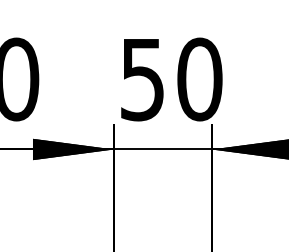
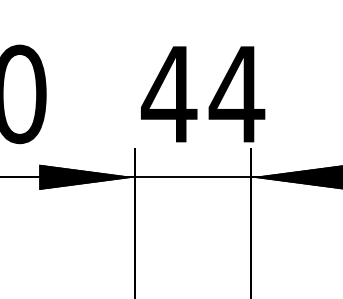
text: (170, 79) -> (202, 94), 50 -> 44

